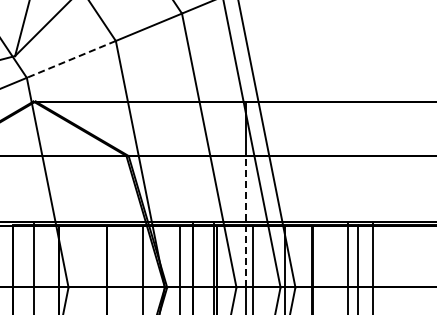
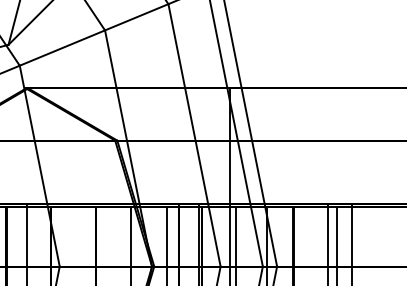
line: (70, 59) -> (61, 48), dashed -> solid
line: (245, 221) -> (229, 203), dashed -> solid

